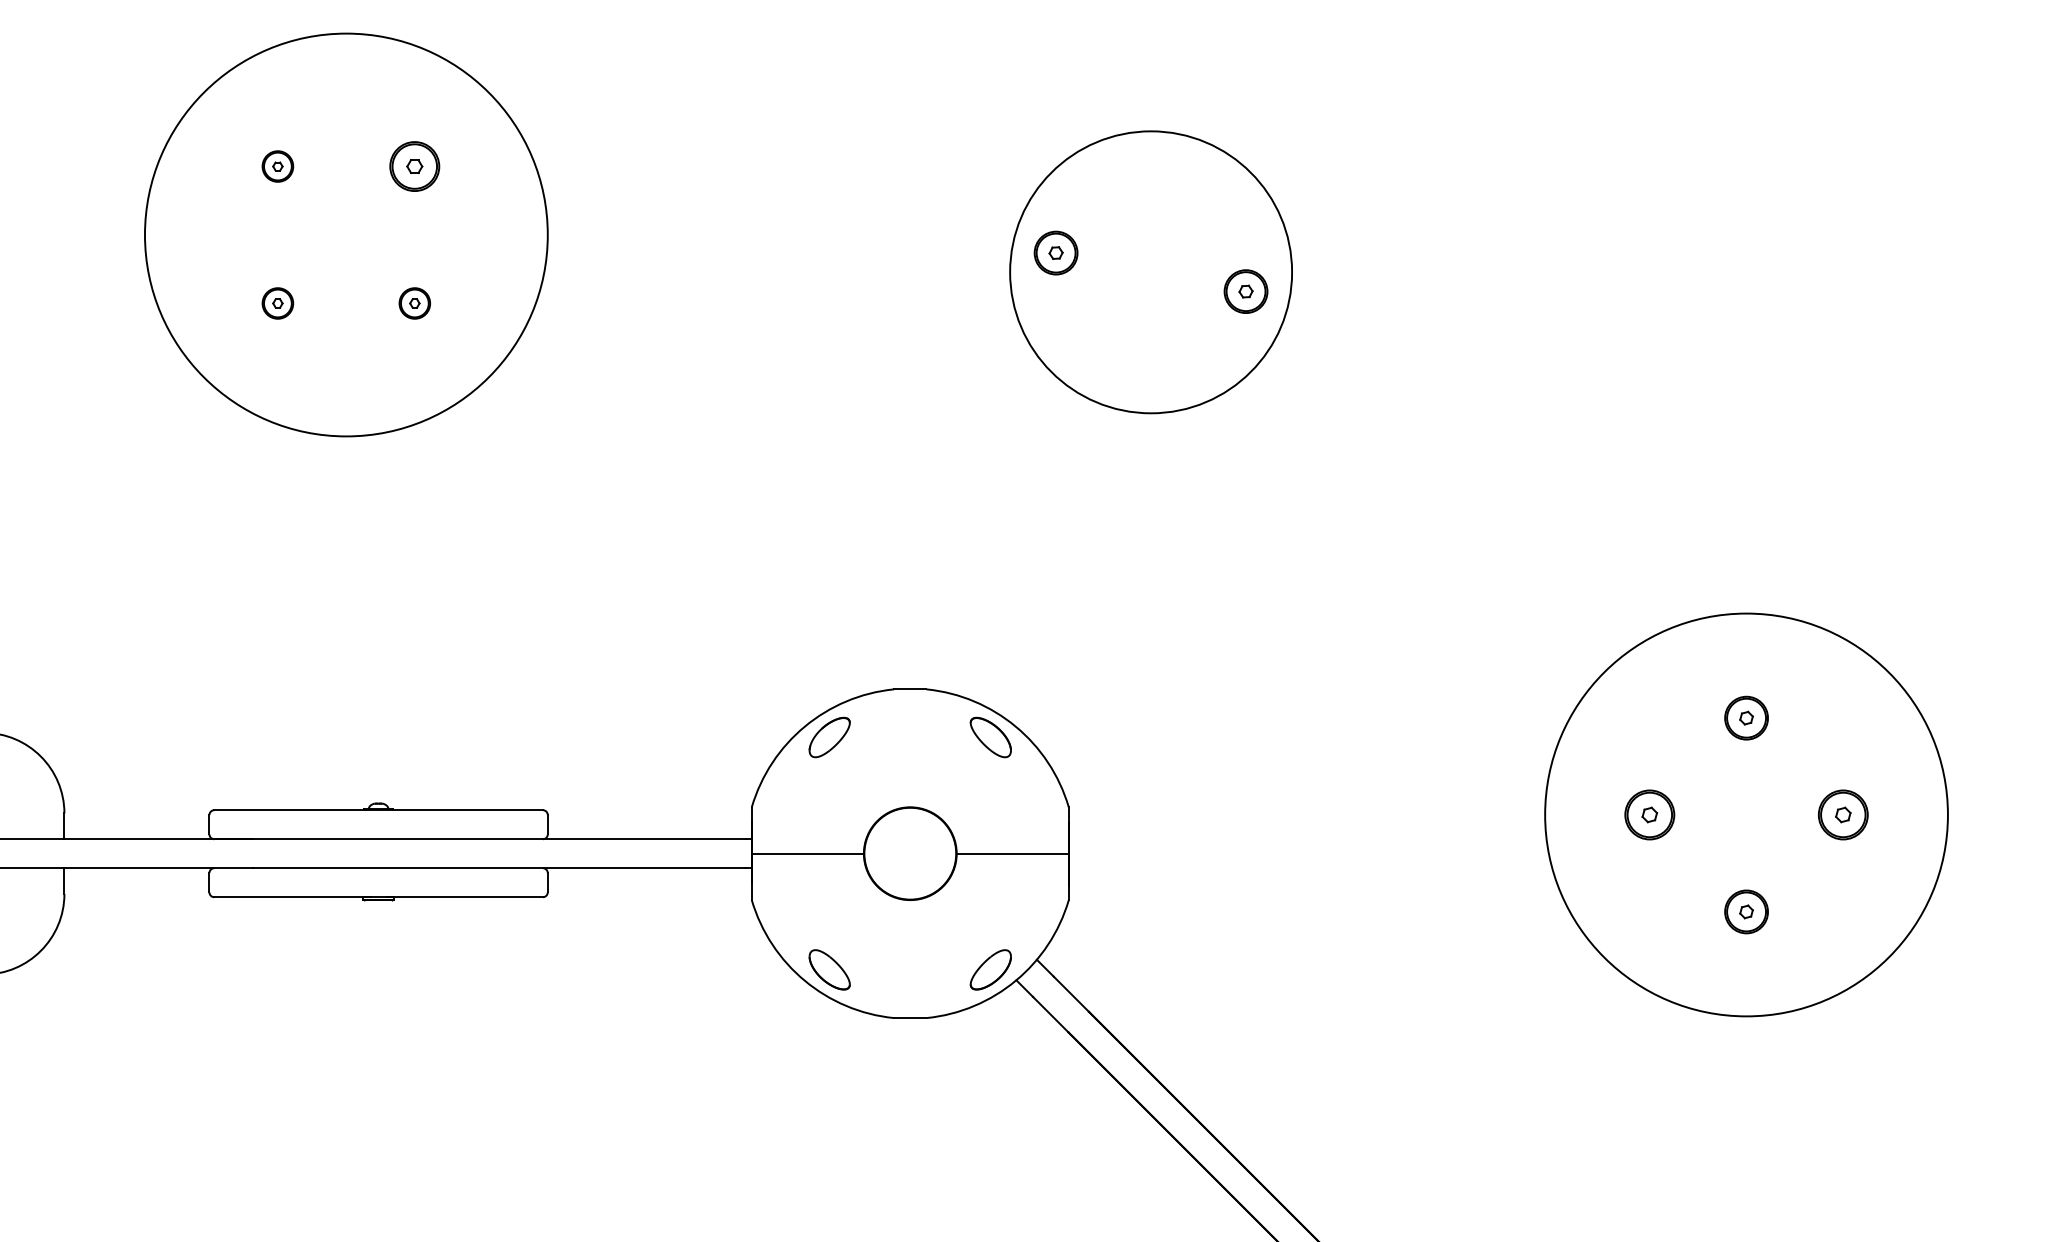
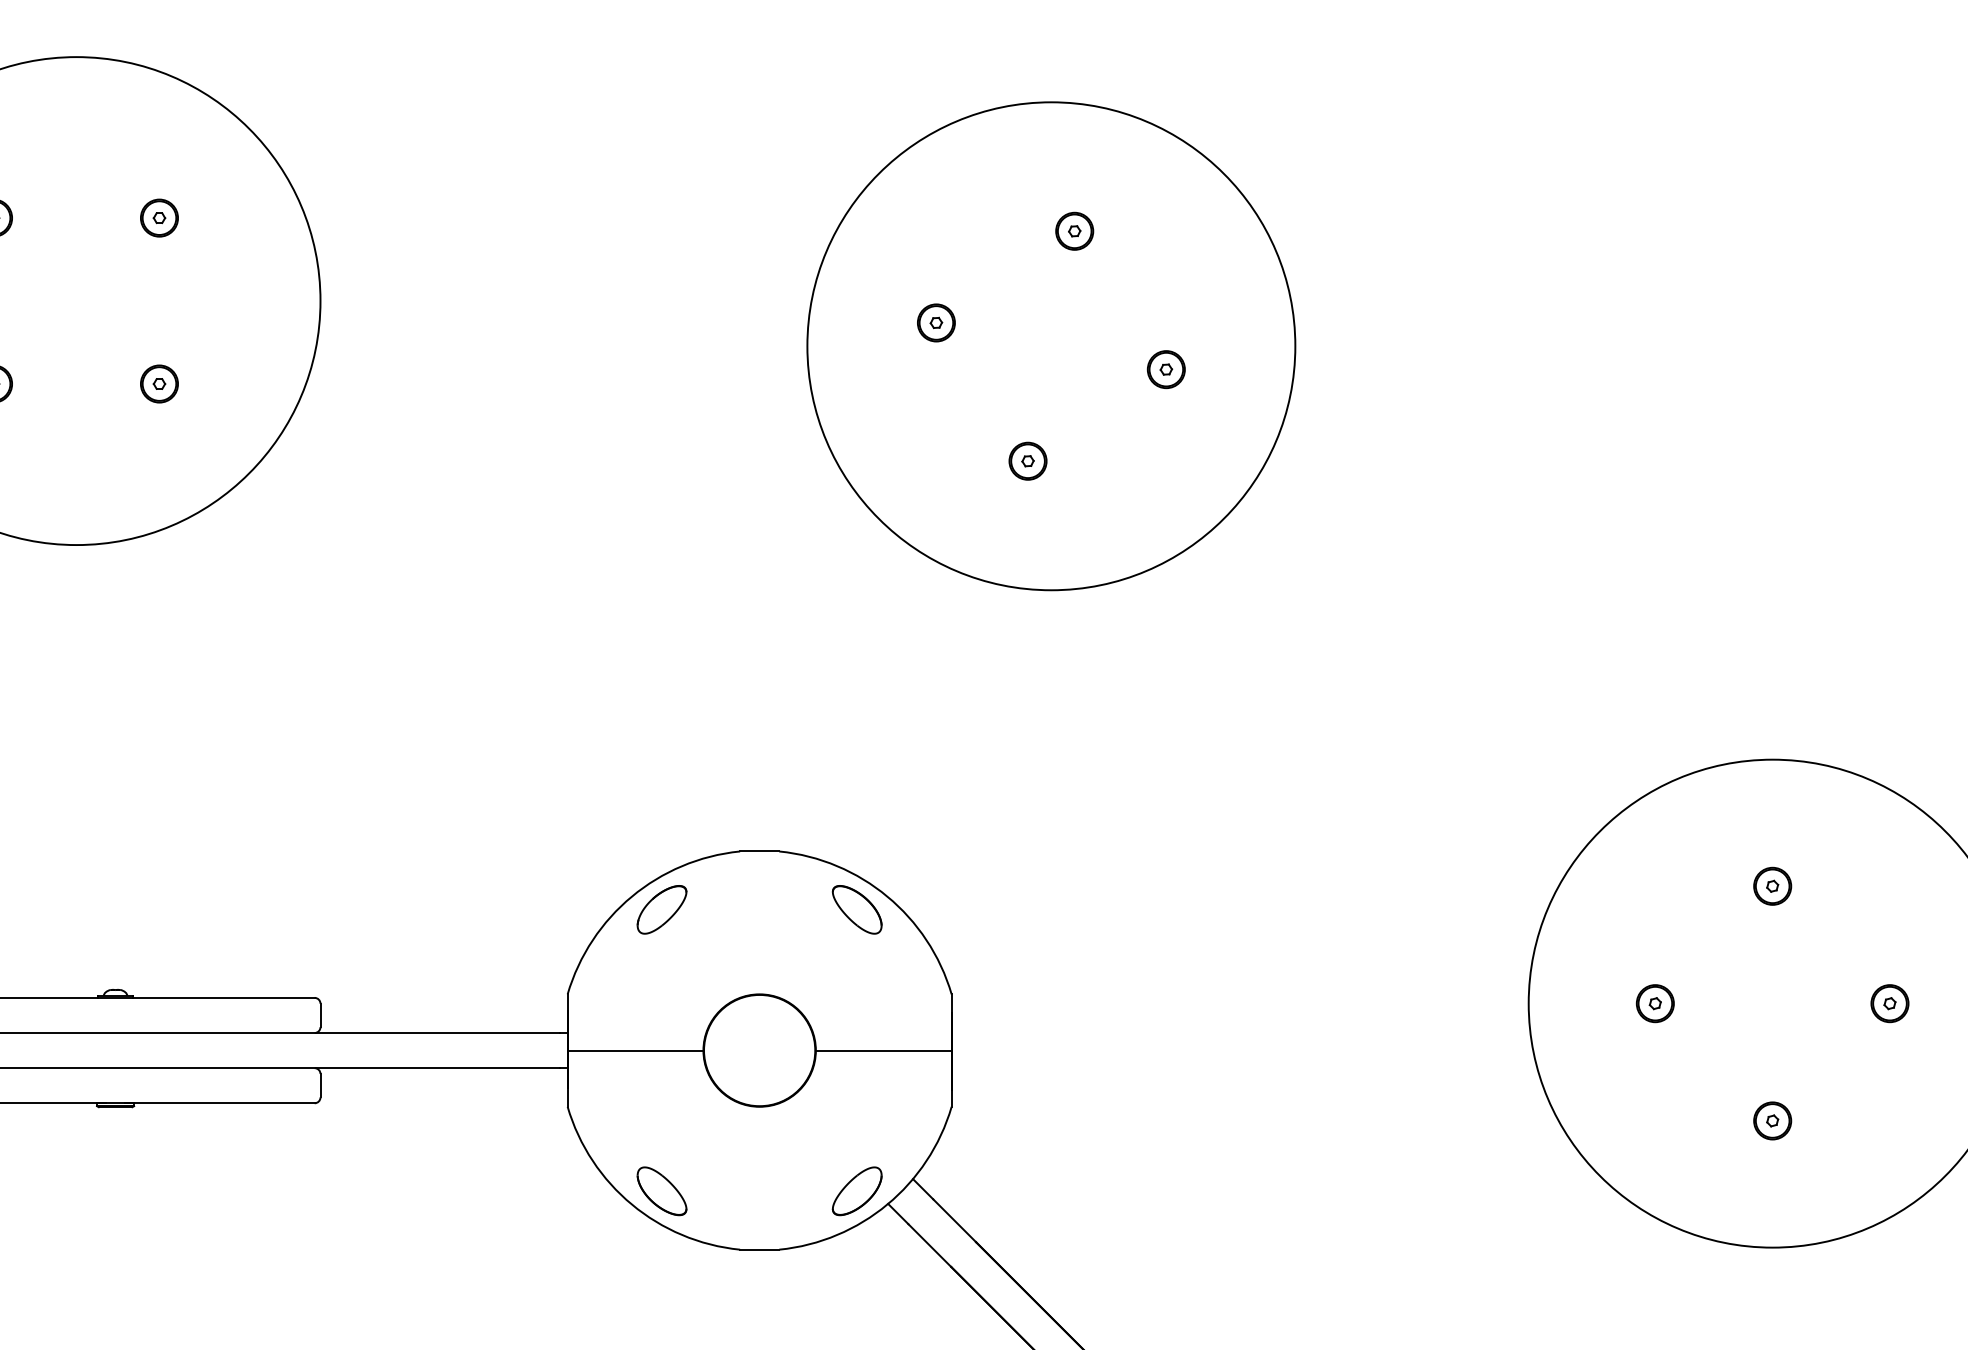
part: (414, 166) -> (159, 218), size x0.62
part: (1170, 177) -> (1074, 231), added
part: (1056, 252) -> (936, 322), size x0.71
circle: (1150, 271) -> (1050, 345), size x1.43
part: (1245, 291) -> (1165, 369), size x0.71
part: (1131, 367) -> (1027, 461), added
part: (1746, 717) -> (1772, 885), size x0.71
part: (1649, 814) -> (1655, 1003), size x0.62
part: (1843, 814) -> (1890, 1003), size x0.62
part: (1746, 911) -> (1772, 1120), size x0.71

